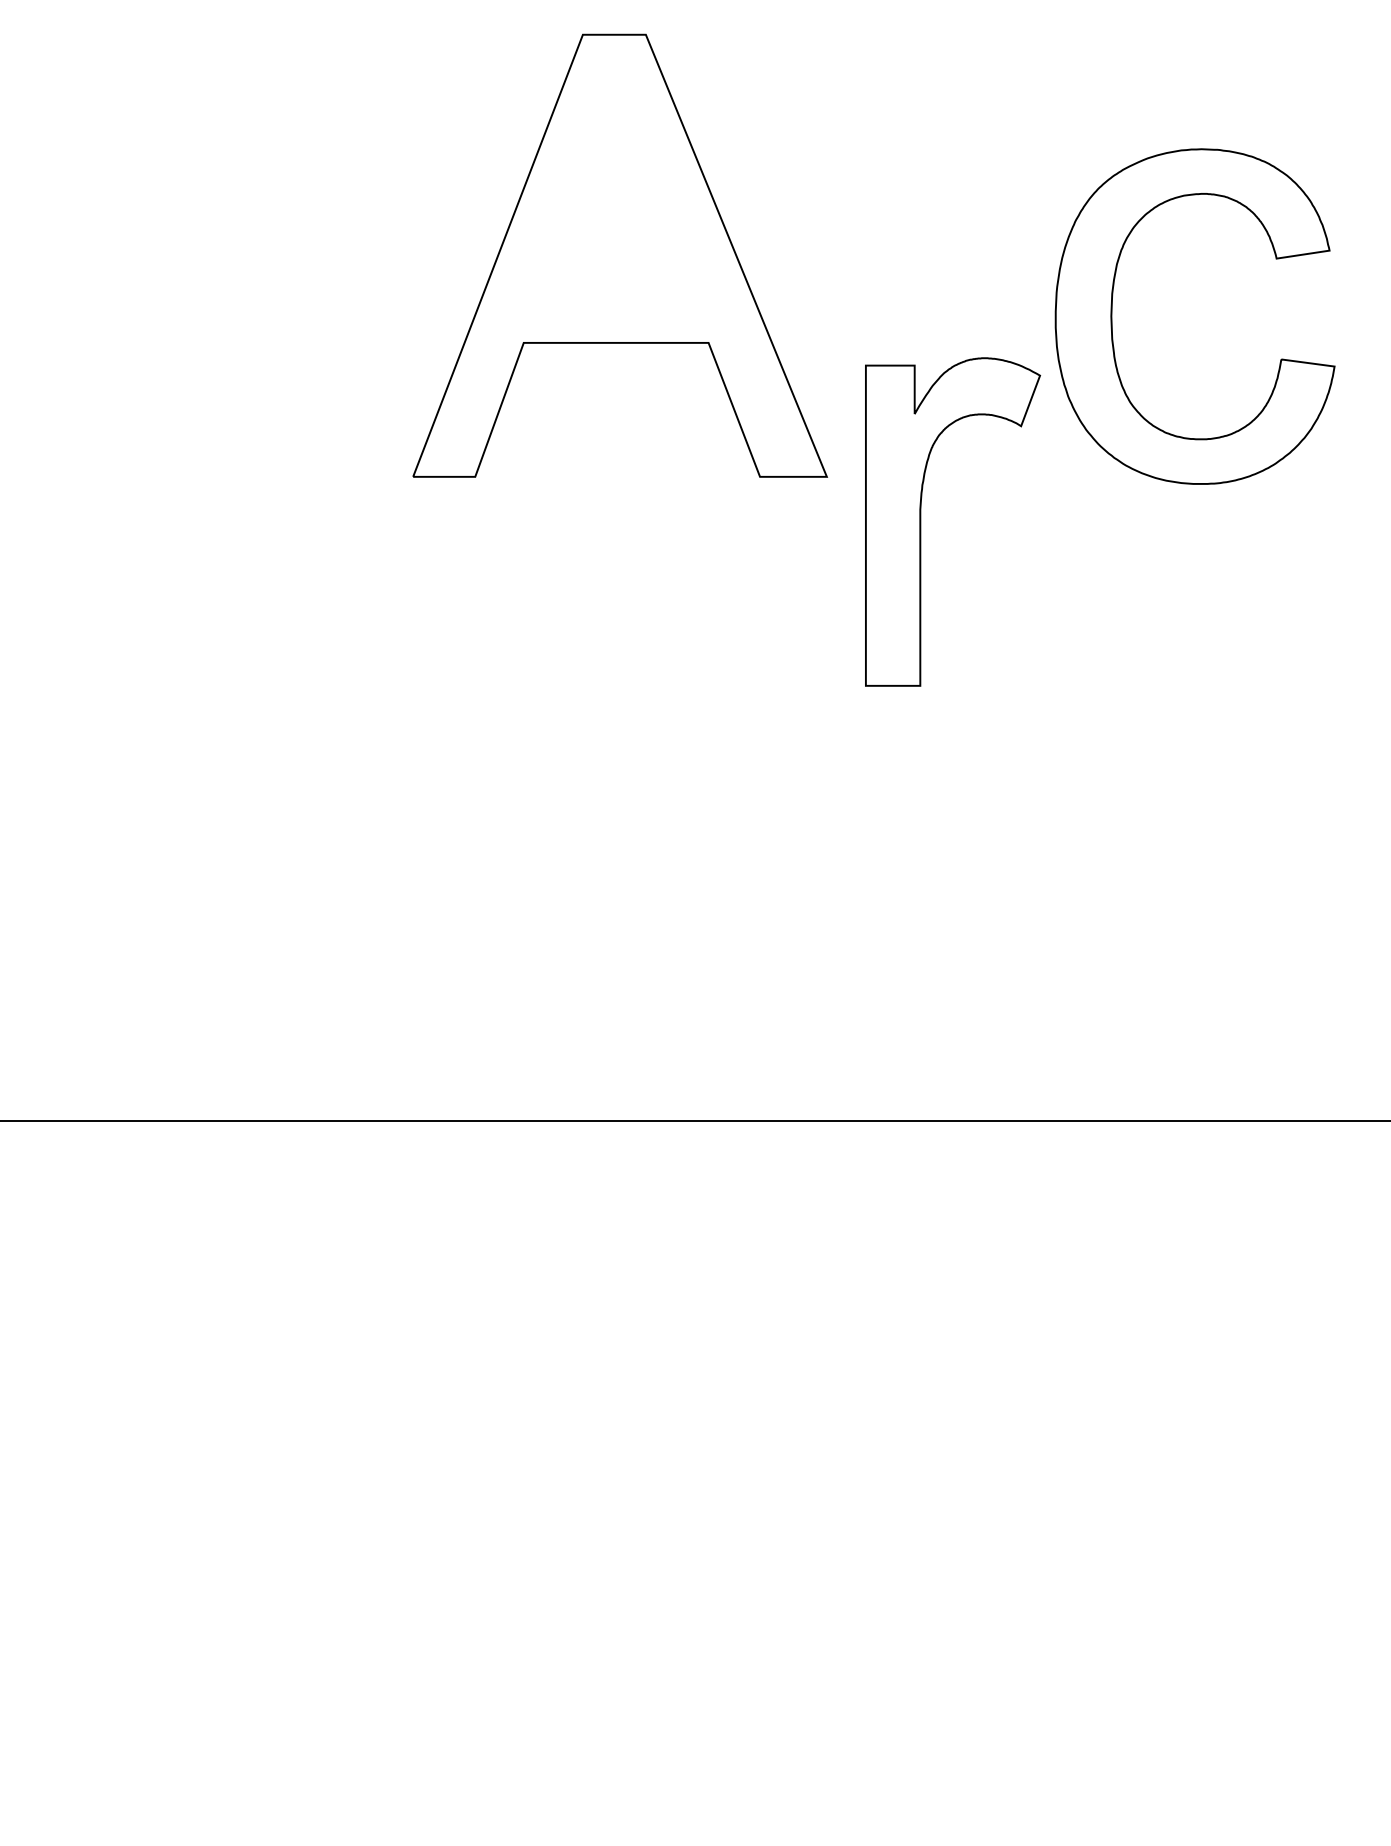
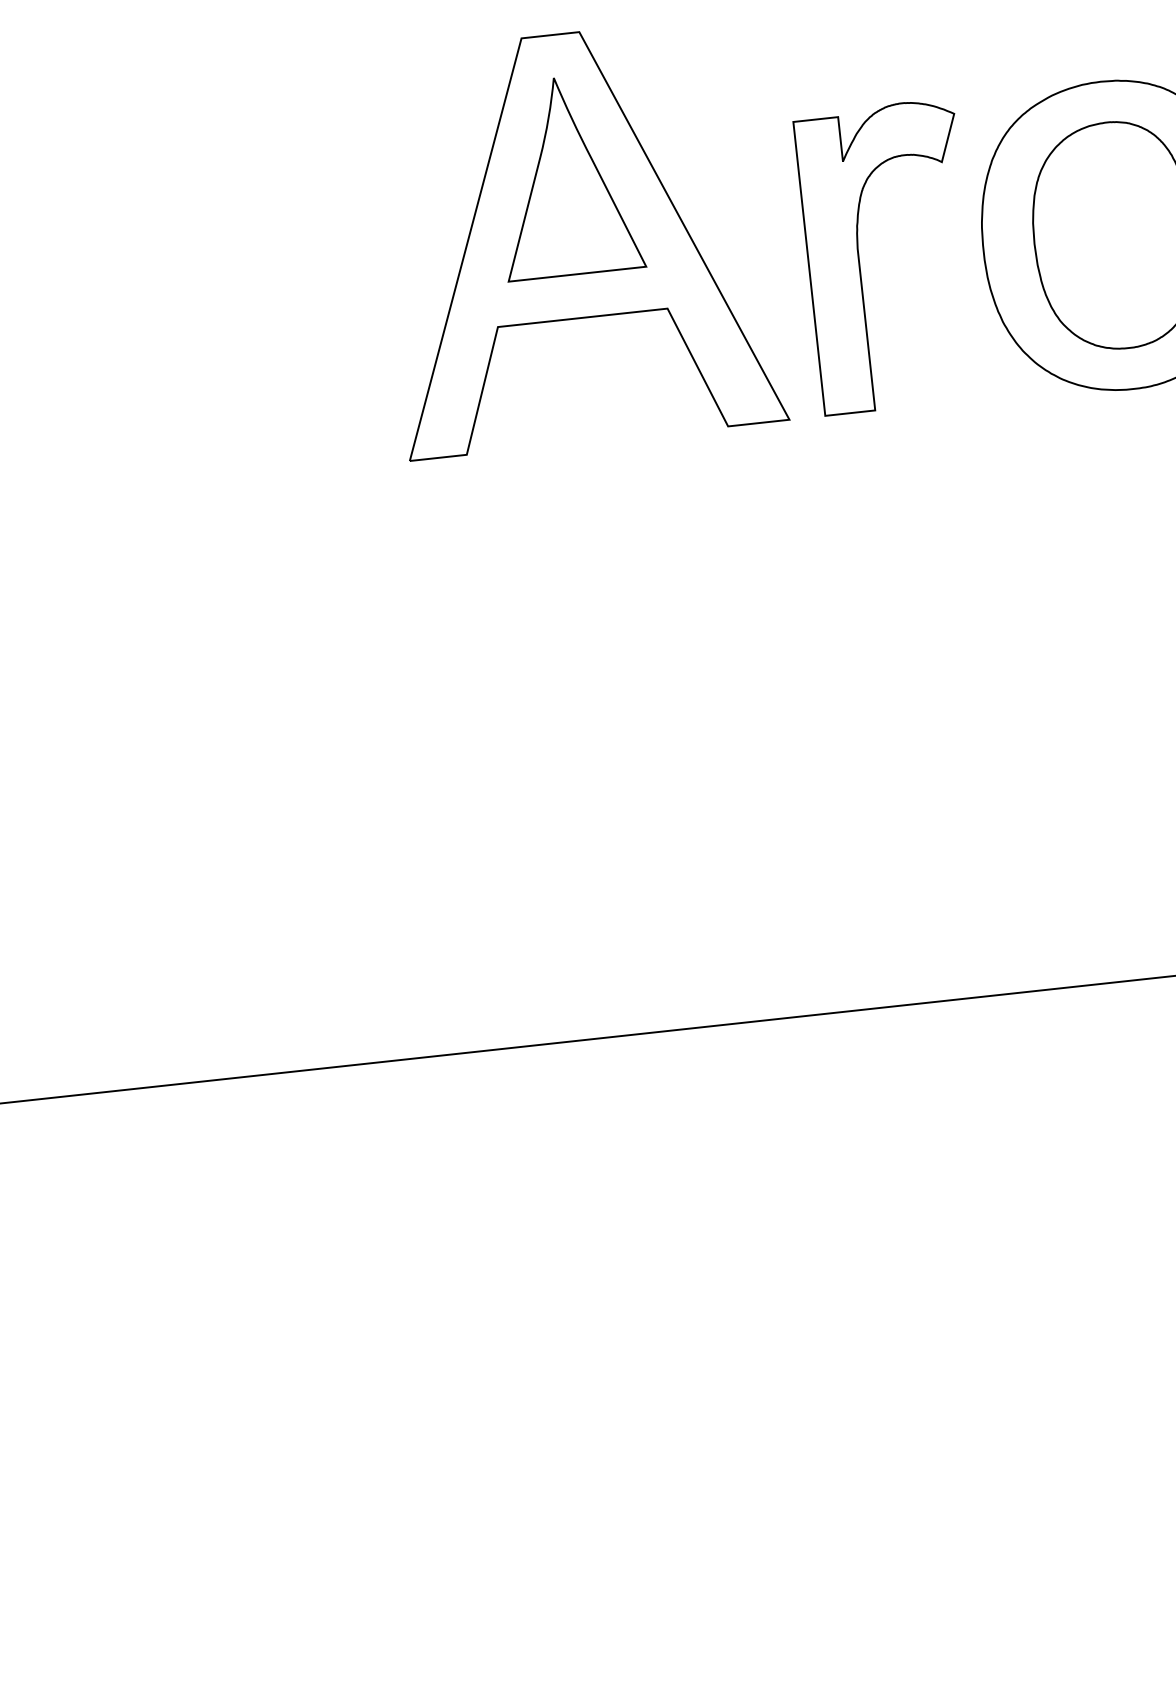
part: (615, 188) -> (566, 176), added
part: (921, 521) -> (859, 259), moved

